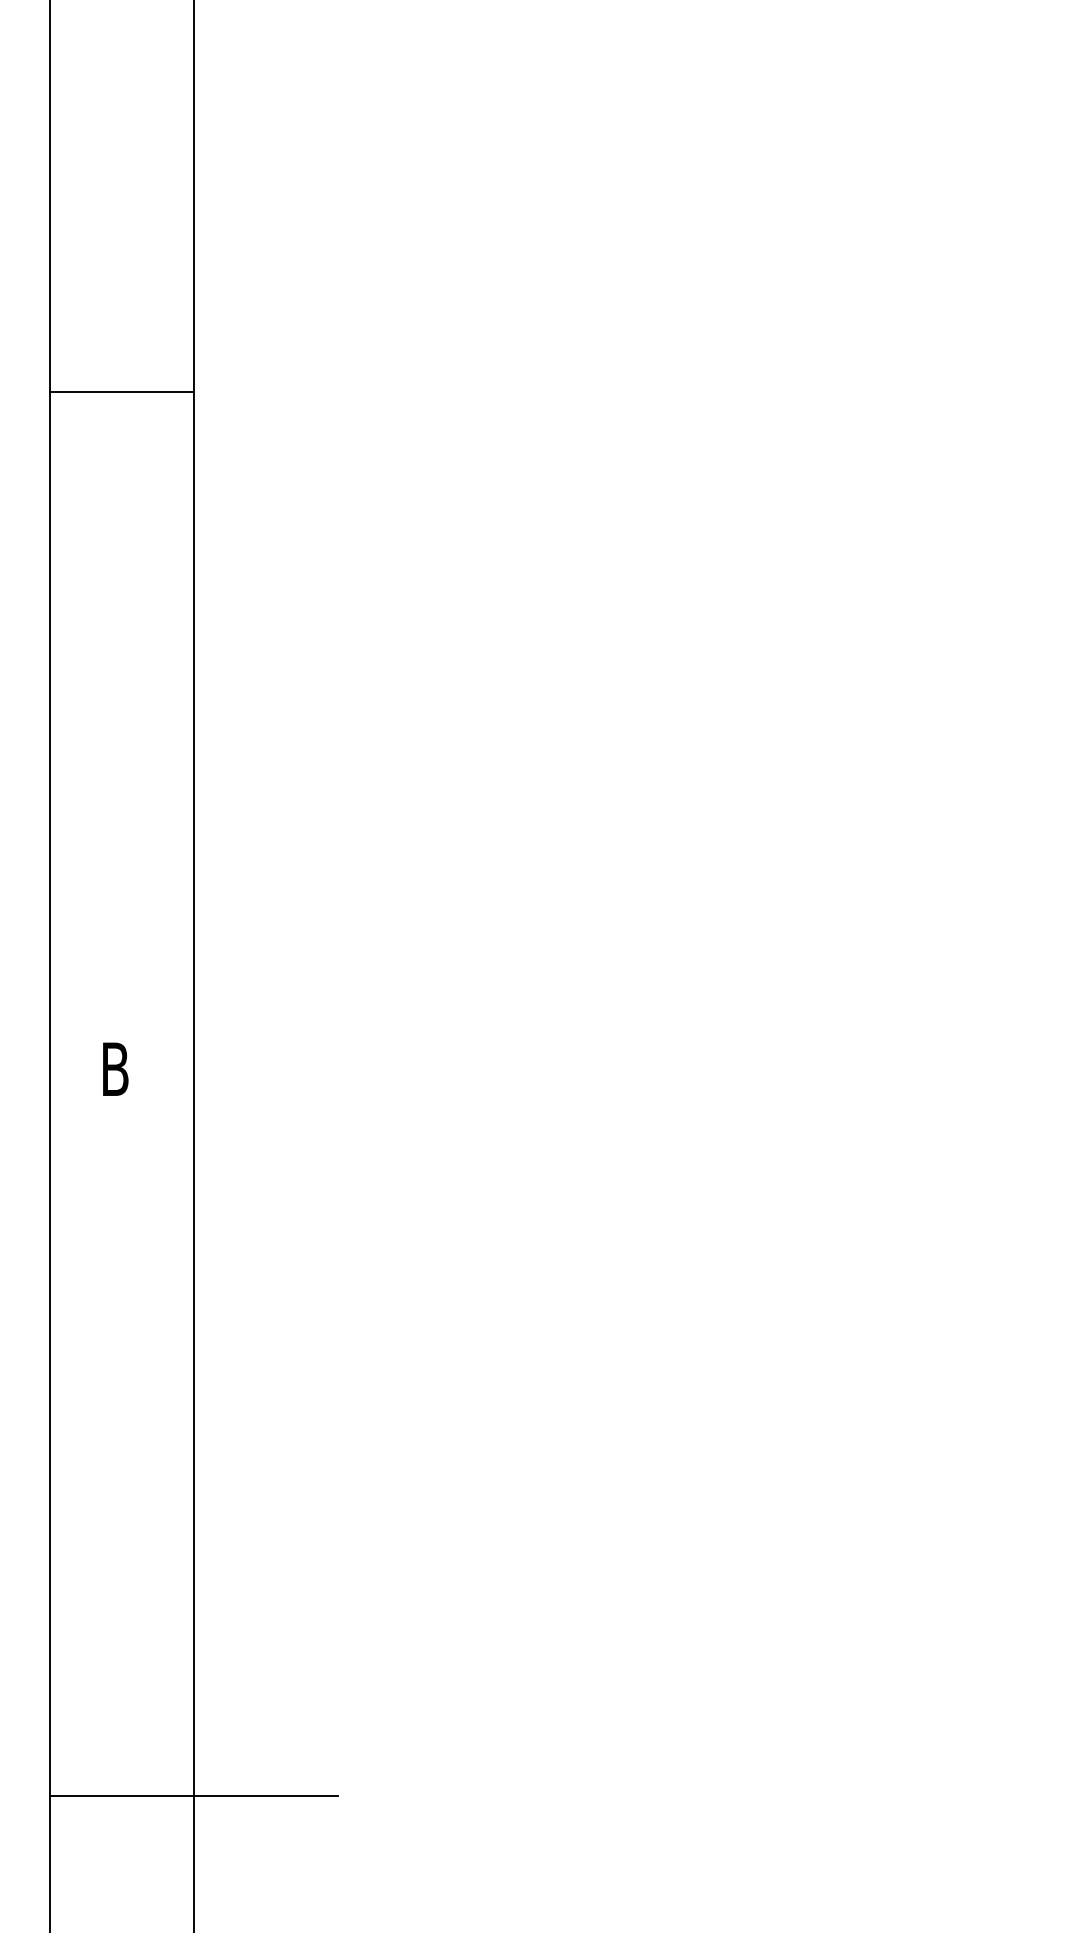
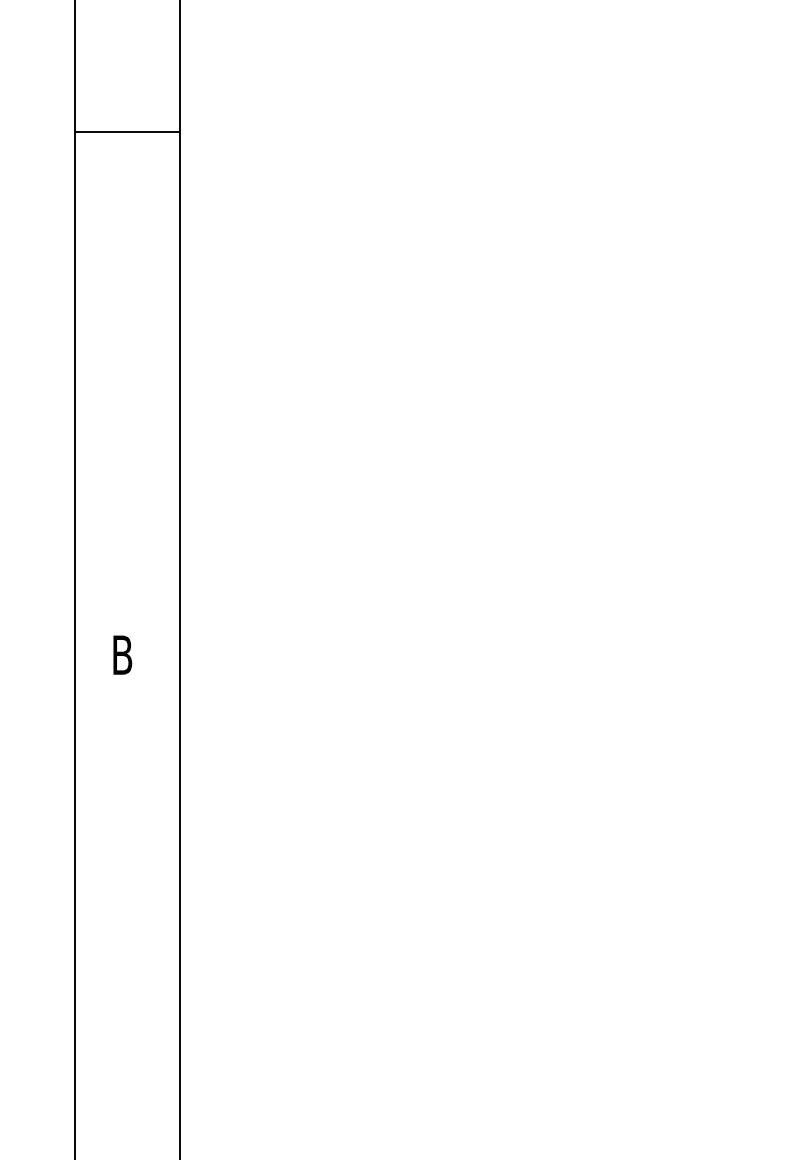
line: (122, 391) -> (127, 131), moved

